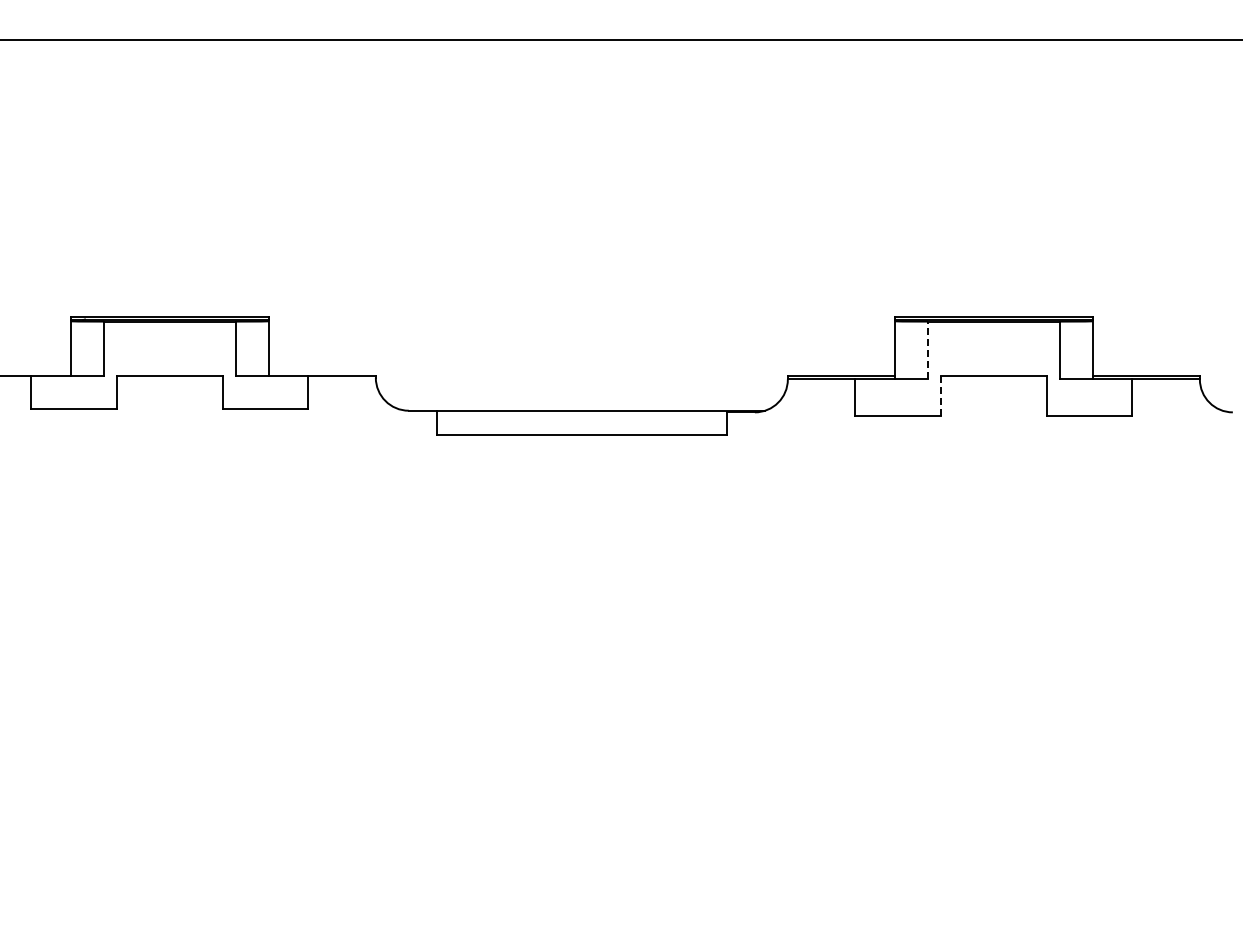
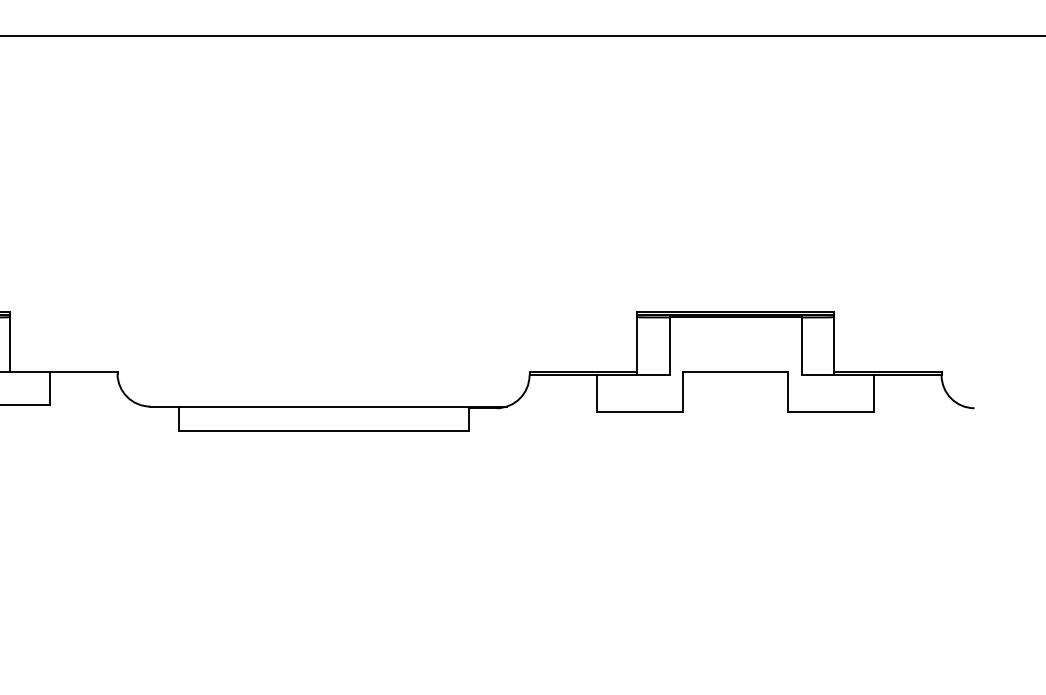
line: (927, 350) -> (669, 346), dashed -> solid
line: (941, 395) -> (683, 391), dashed -> solid

